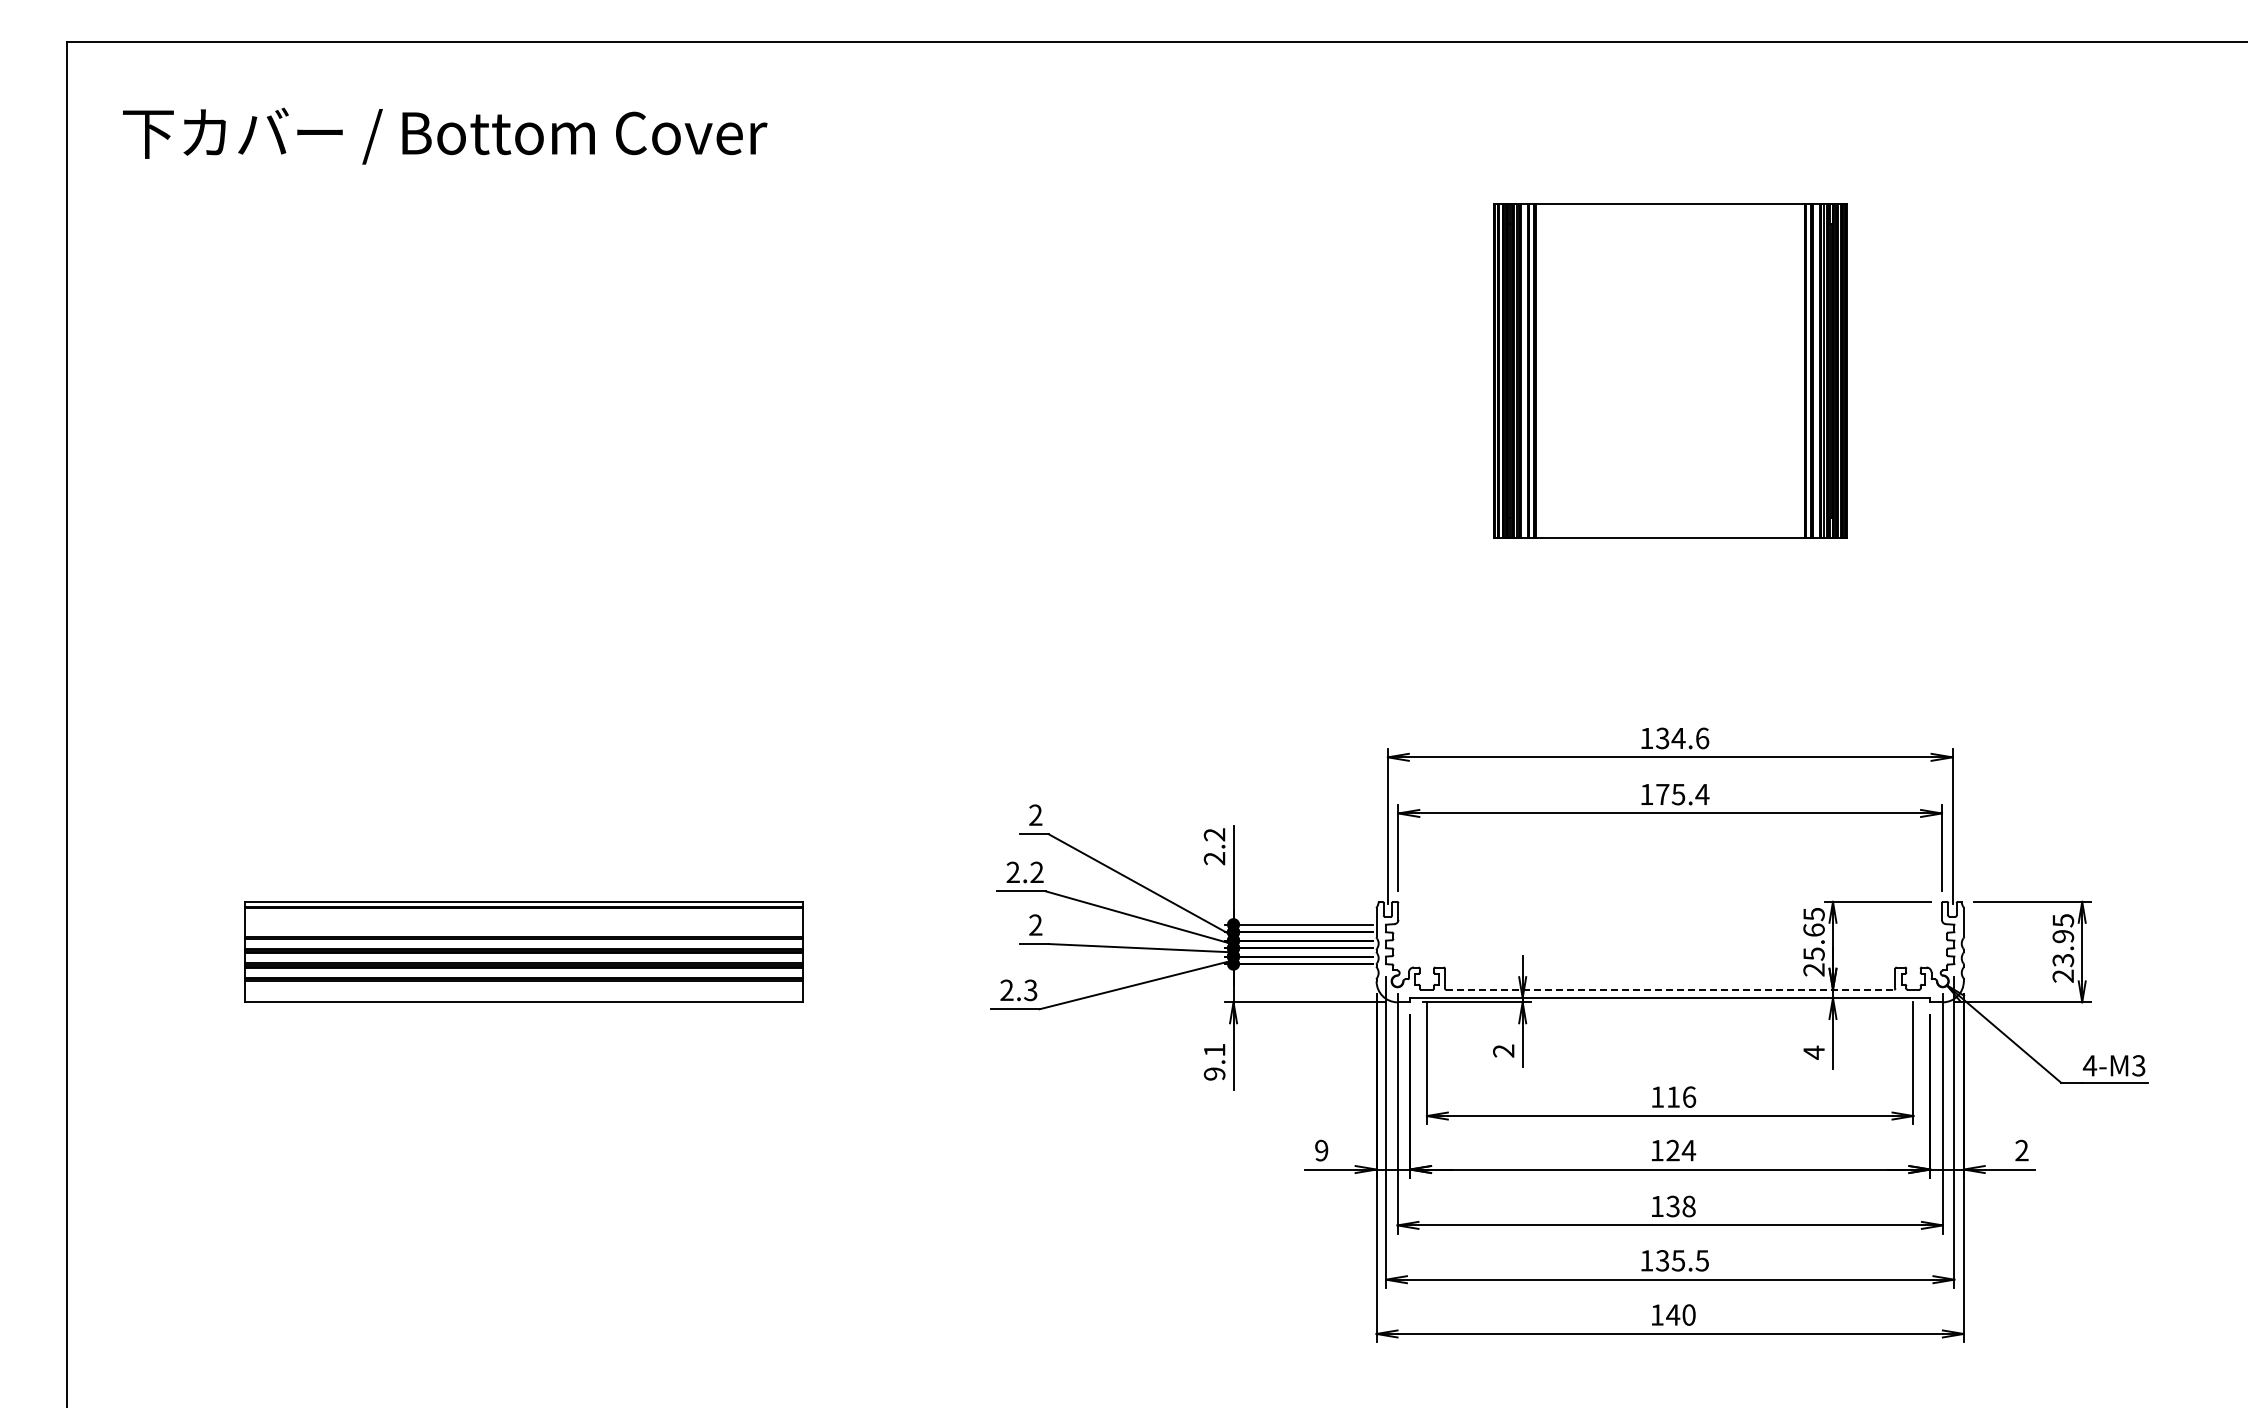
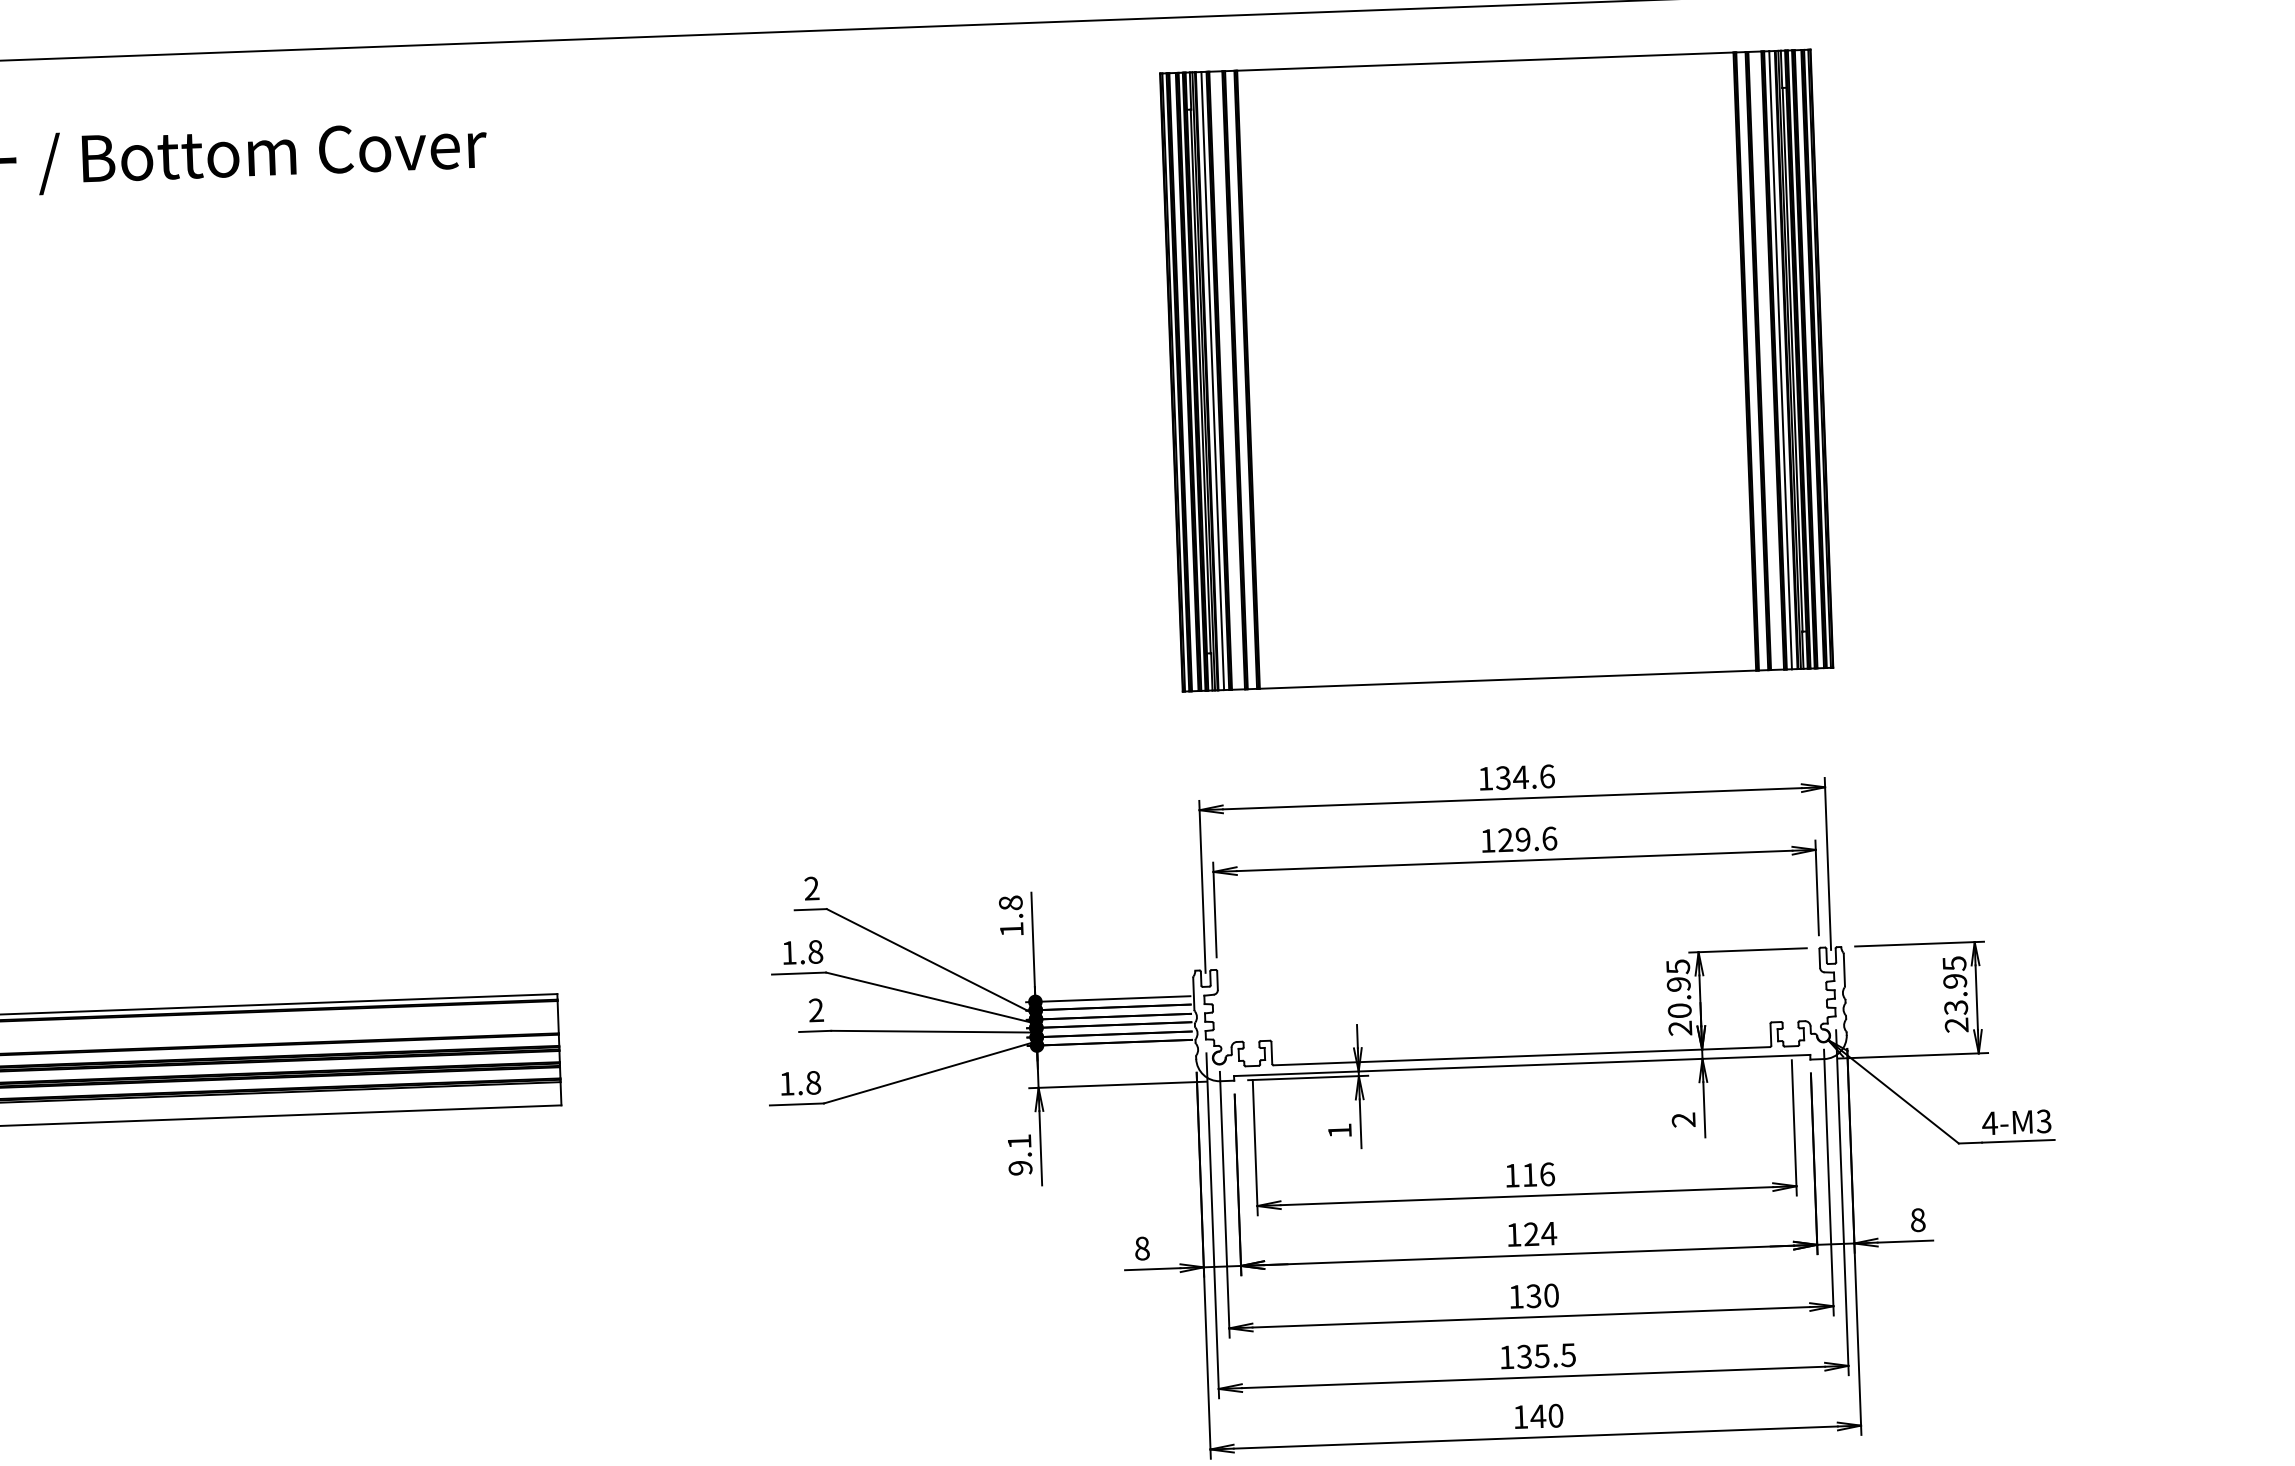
part: (1670, 370) -> (1496, 370), size x1.67
text: (1682, 794) -> (1527, 839), 175.4 -> 129.6
text: (1214, 846) -> (1011, 916), 2.2 -> 1.8
text: (1024, 872) -> (801, 952), 2.2 -> 1.8
text: (1813, 941) -> (1678, 996), 25.65 -> 20.95
text: (1018, 989) -> (799, 1082), 2.3 -> 1.8
line: (1670, 989) -> (1522, 1055), dashed -> solid
text: (1503, 1050) -> (1339, 1130), 2 -> 1
text: (1813, 1052) -> (1683, 1119), 4 -> 2
text: (1321, 1150) -> (1142, 1248), 9 -> 8
text: (2021, 1150) -> (1917, 1220), 2 -> 8
text: (1688, 1206) -> (1550, 1295), 138 -> 130

